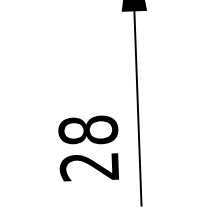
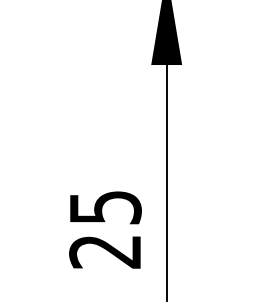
text: (88, 130) -> (105, 207), 28 -> 25

